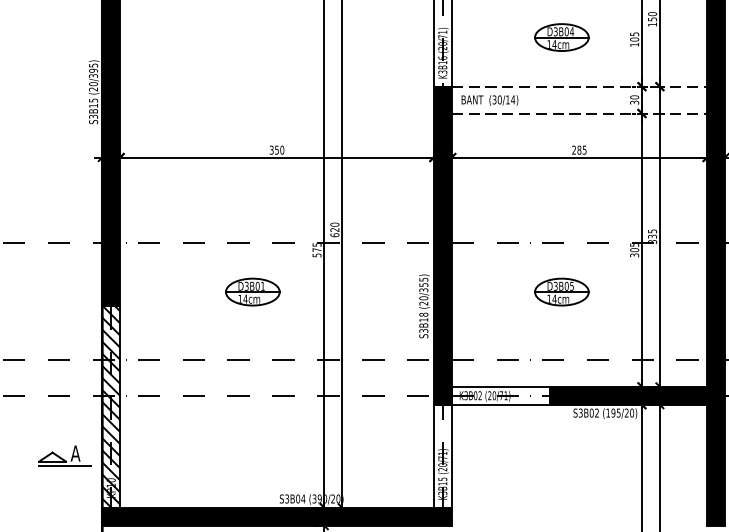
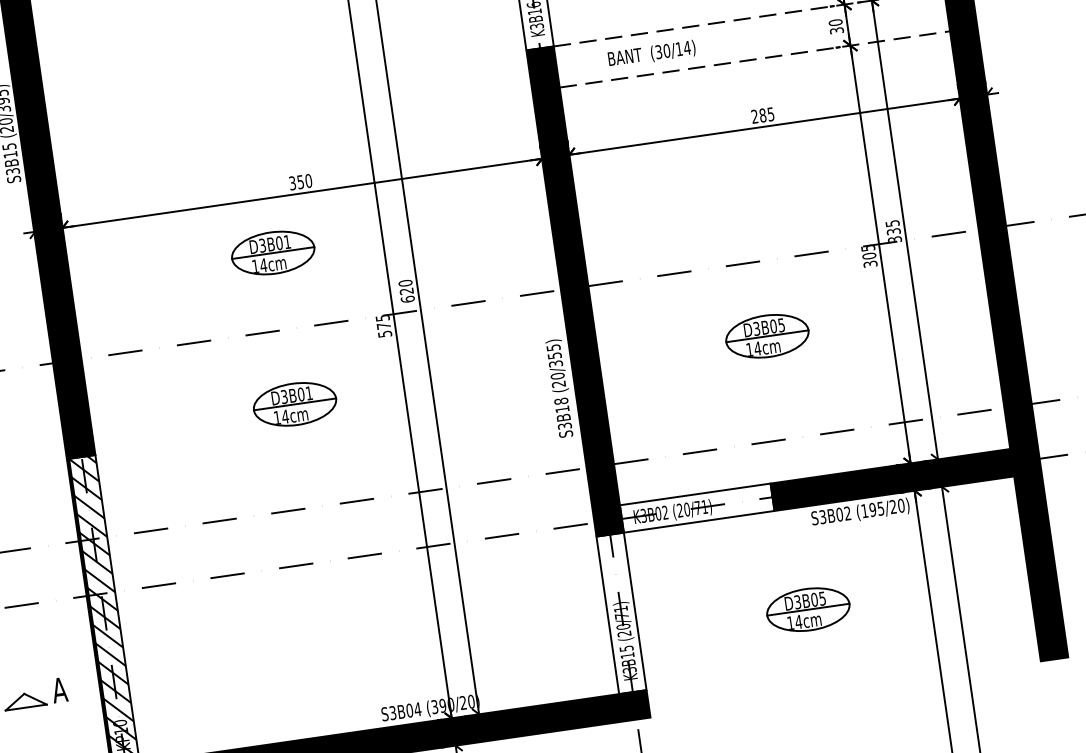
text: (489, 100) -> (651, 54), moved
part: (252, 192) -> (272, 252), added
line: (65, 466) -> (47, 712), removed
part: (562, 470) -> (807, 608), added

